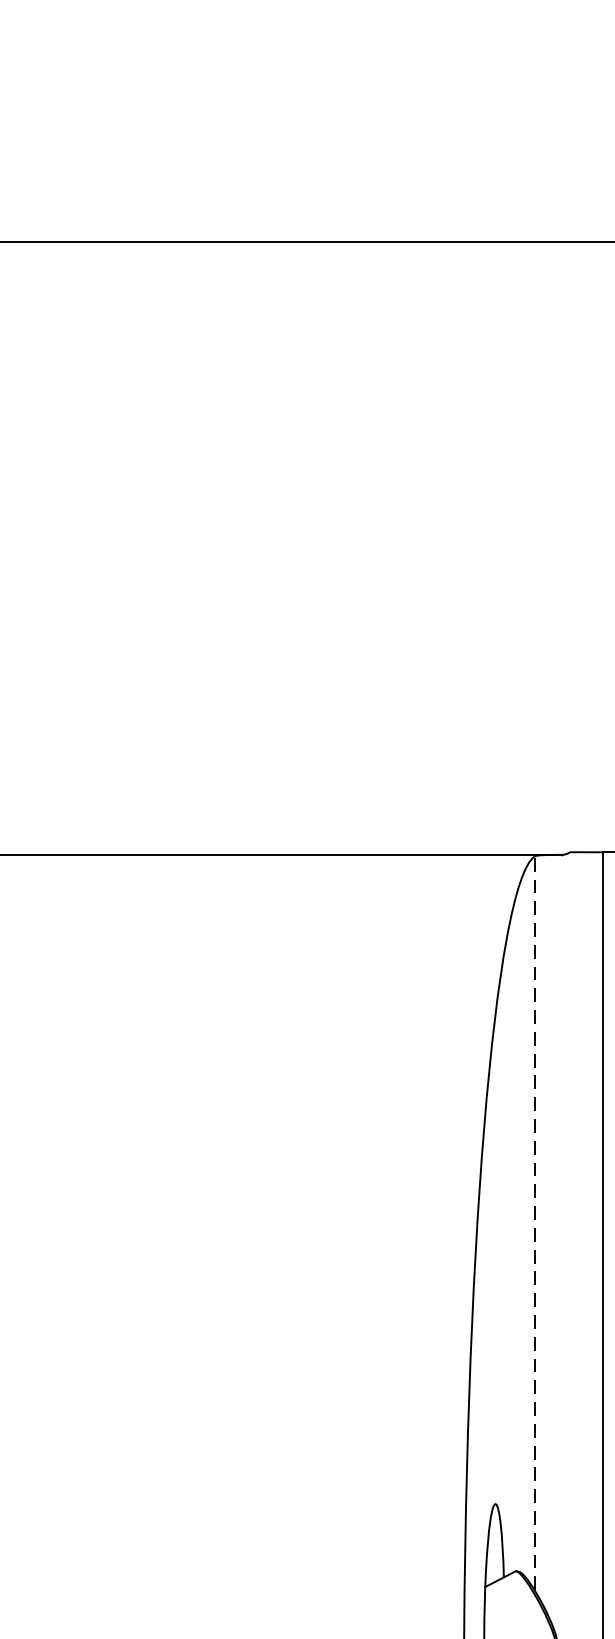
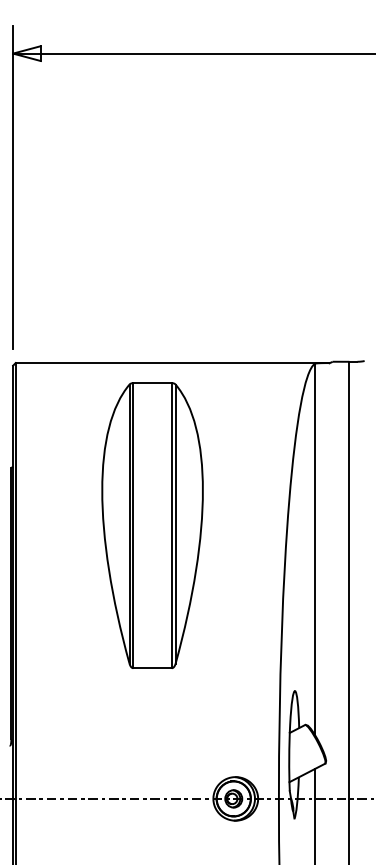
part: (213, 1176) -> (152, 525), added
line: (534, 1221) -> (314, 548), dashed -> solid

